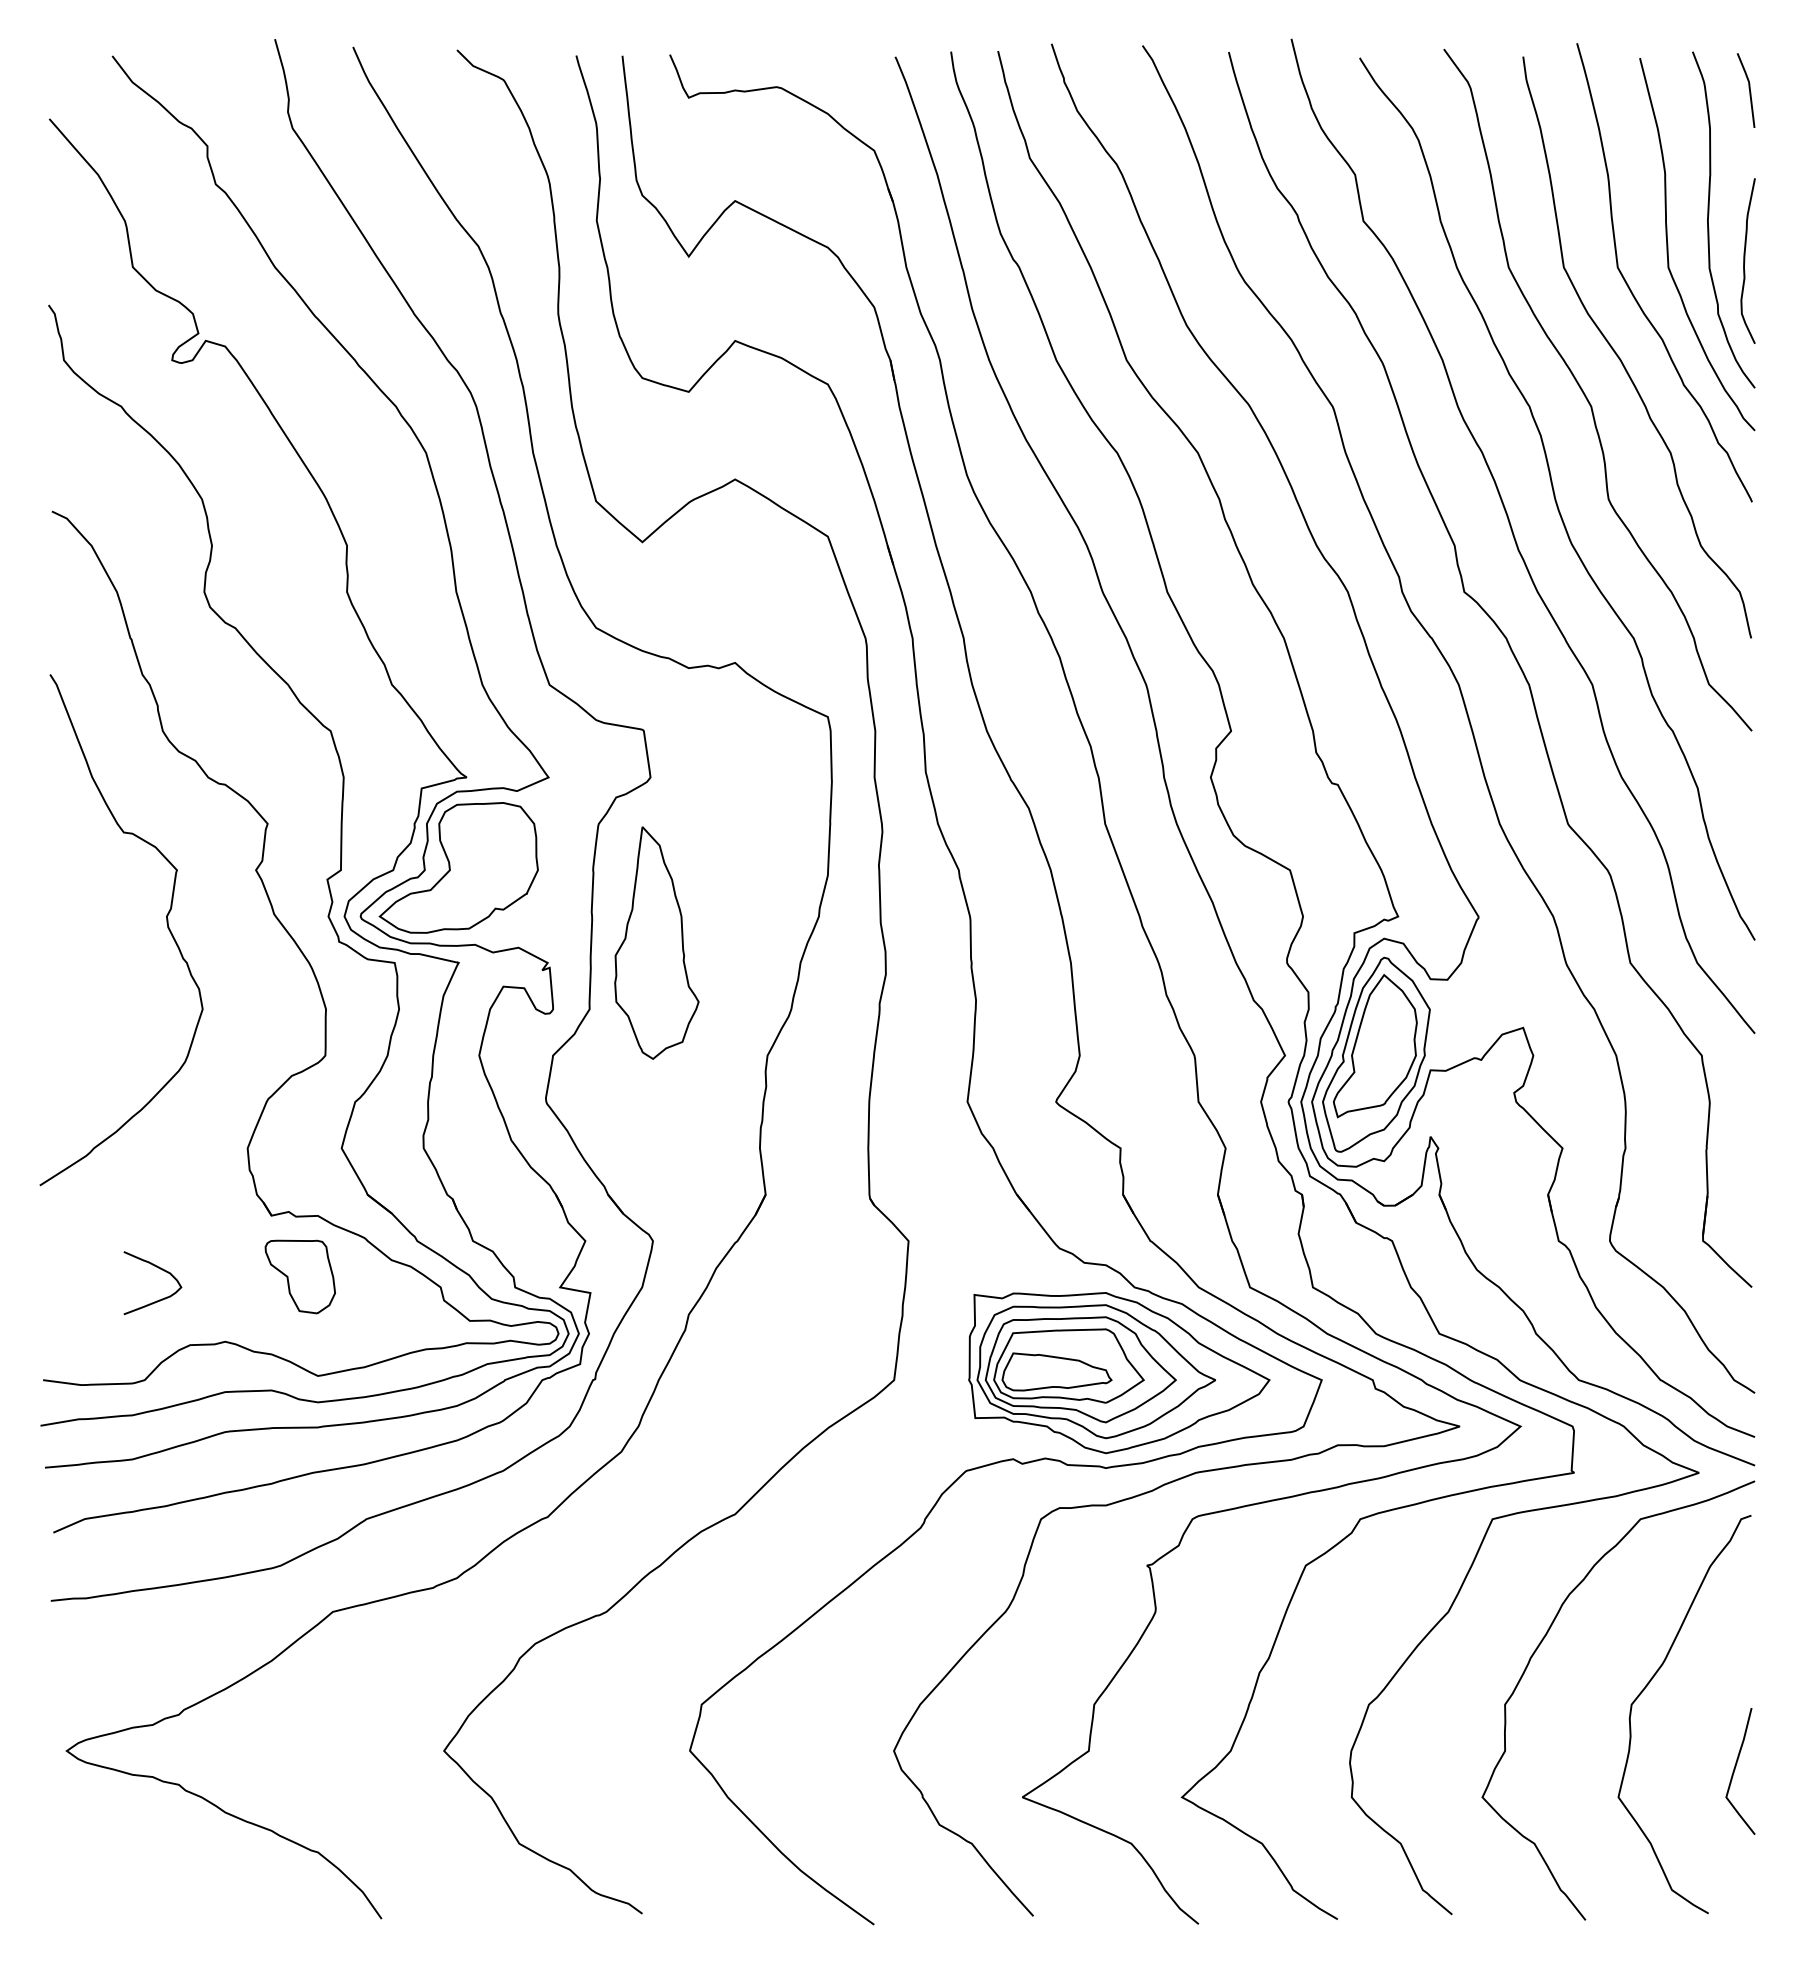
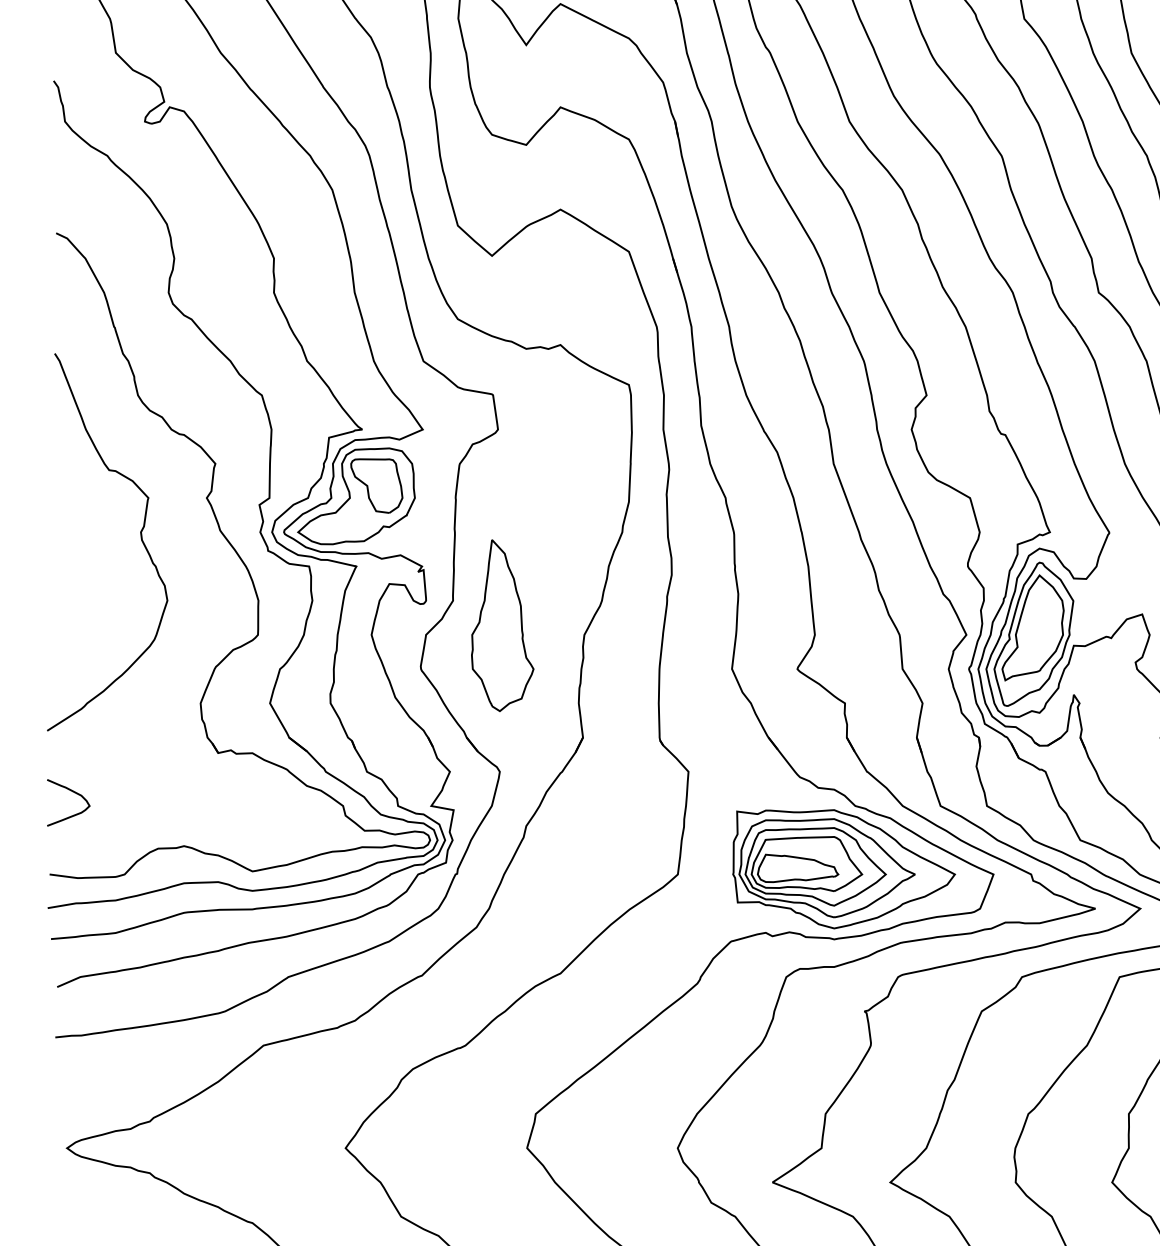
part: (656, 942) -> (502, 625), moved
curve: (160, 1269) -> (74, 792), moved
part: (299, 1276) -> (376, 485), moved

